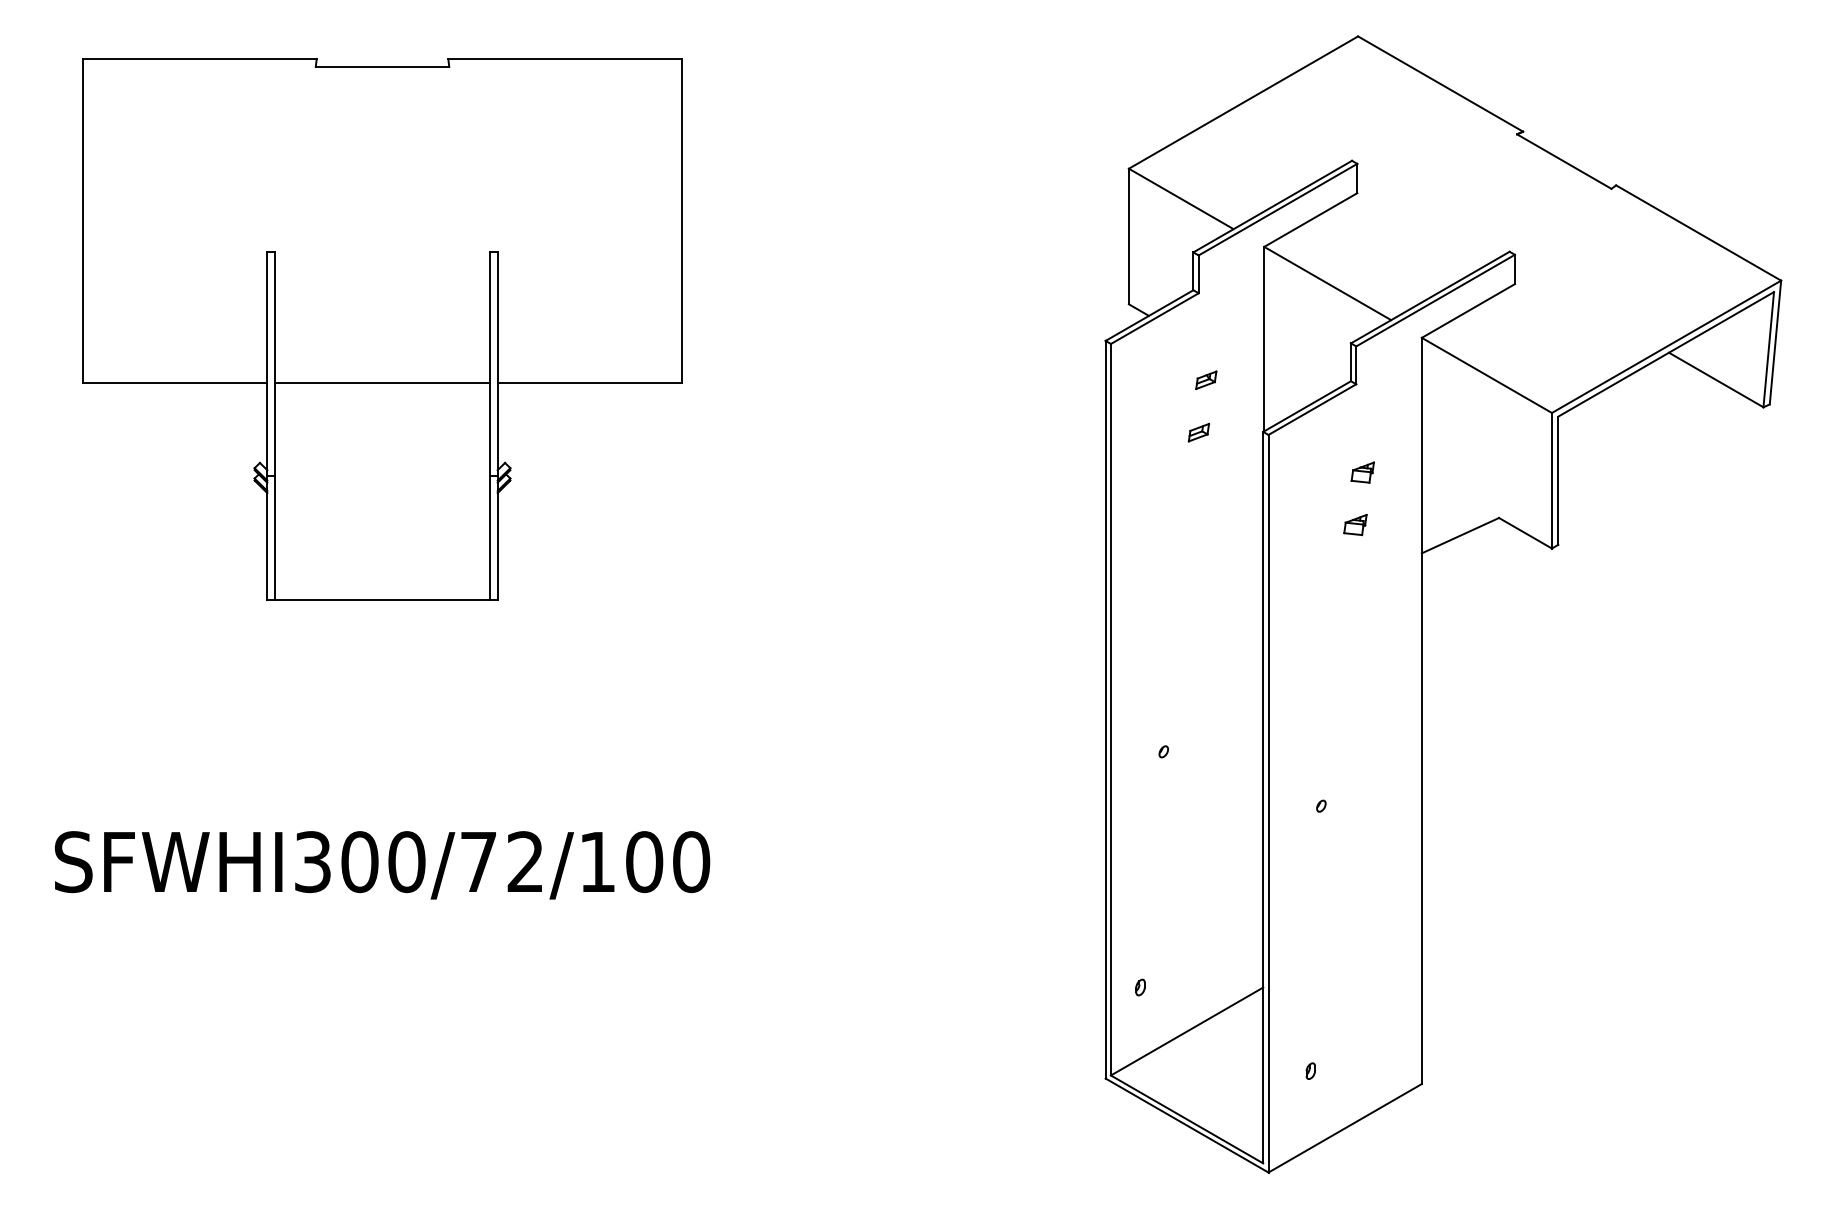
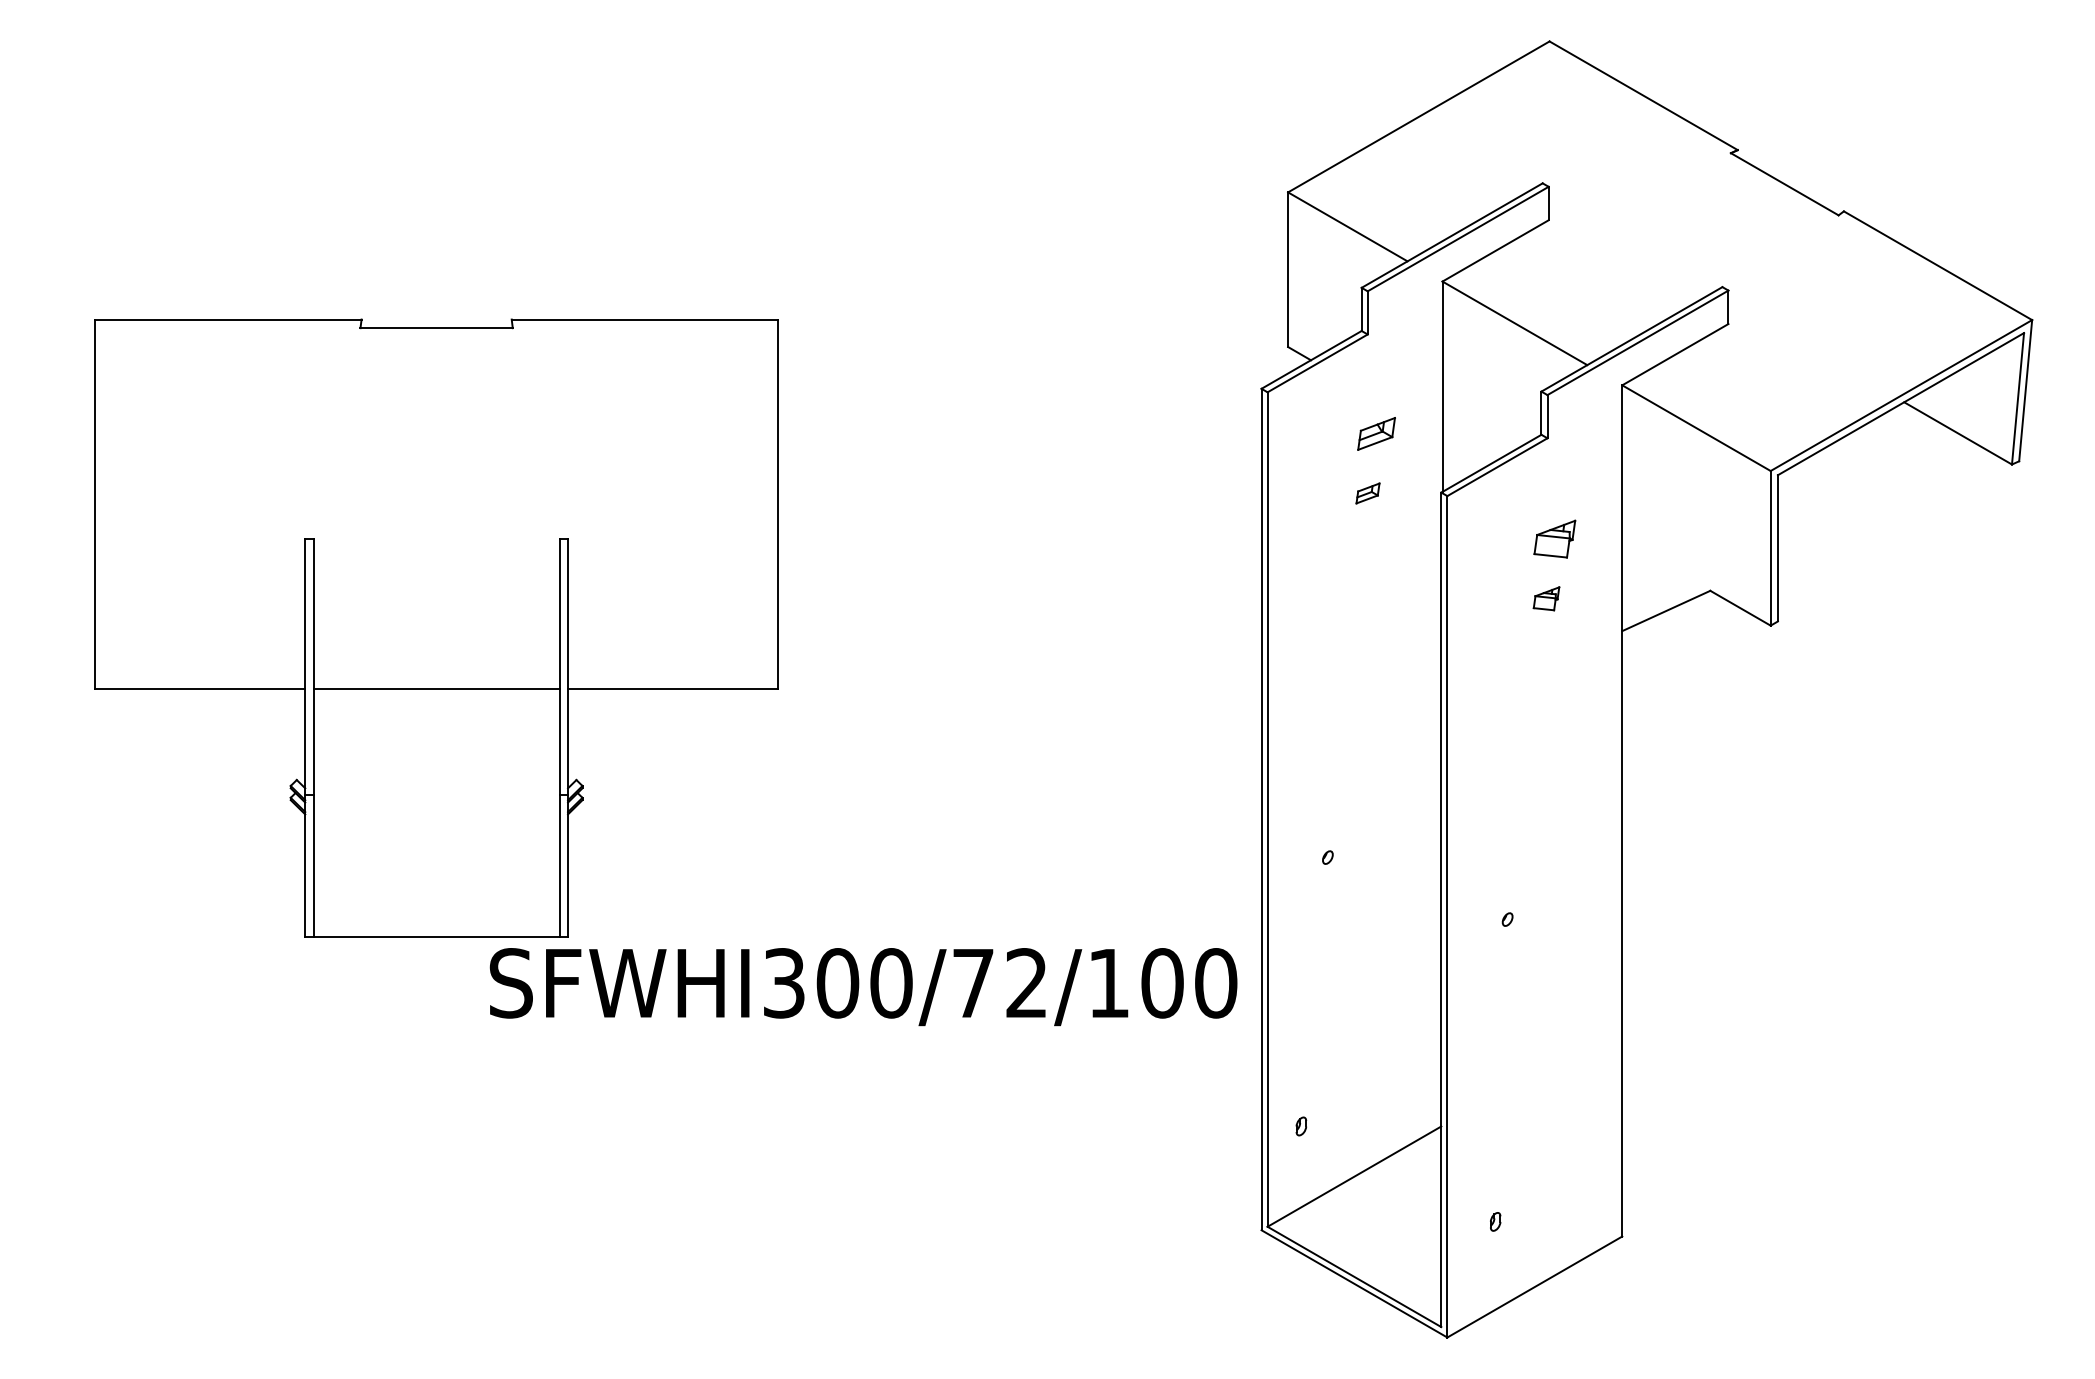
part: (382, 329) -> (436, 627), moved
part: (1205, 380) -> (1375, 433), size x1.6
part: (1362, 472) -> (1554, 538), size x1.6
text: (382, 865) -> (863, 987), moved

